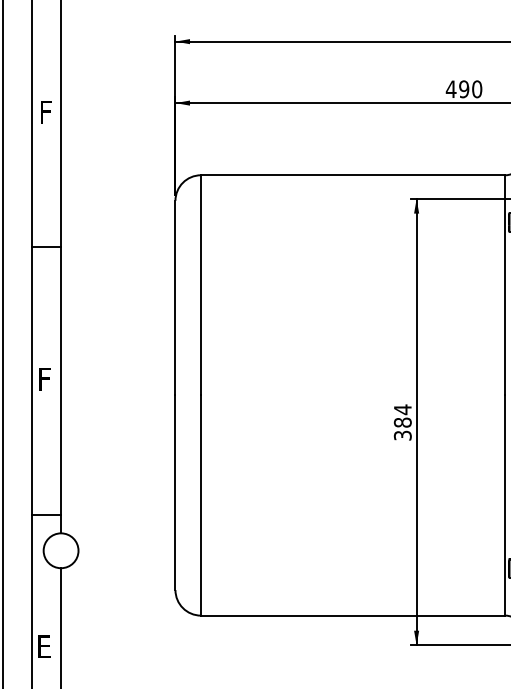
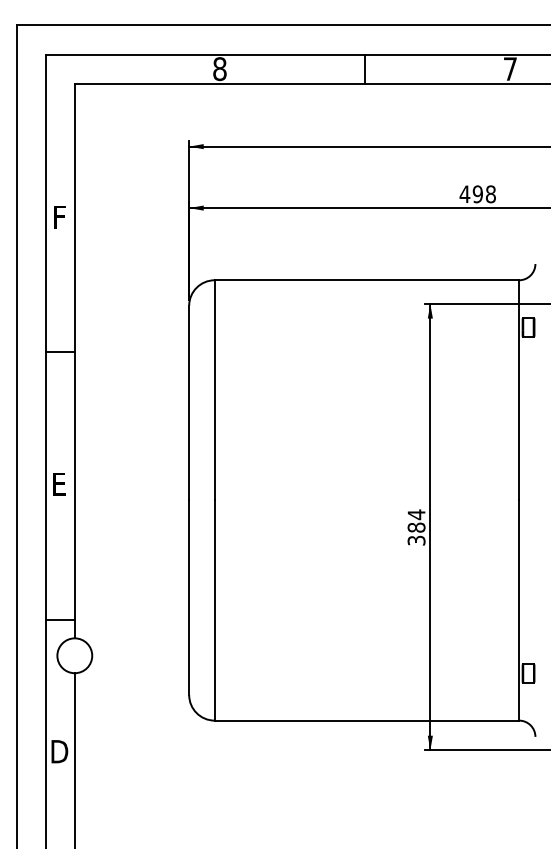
text: (476, 88) -> (490, 193), 490 -> 498
text: (46, 379) -> (60, 484), F -> E
text: (45, 646) -> (59, 751), E -> D

